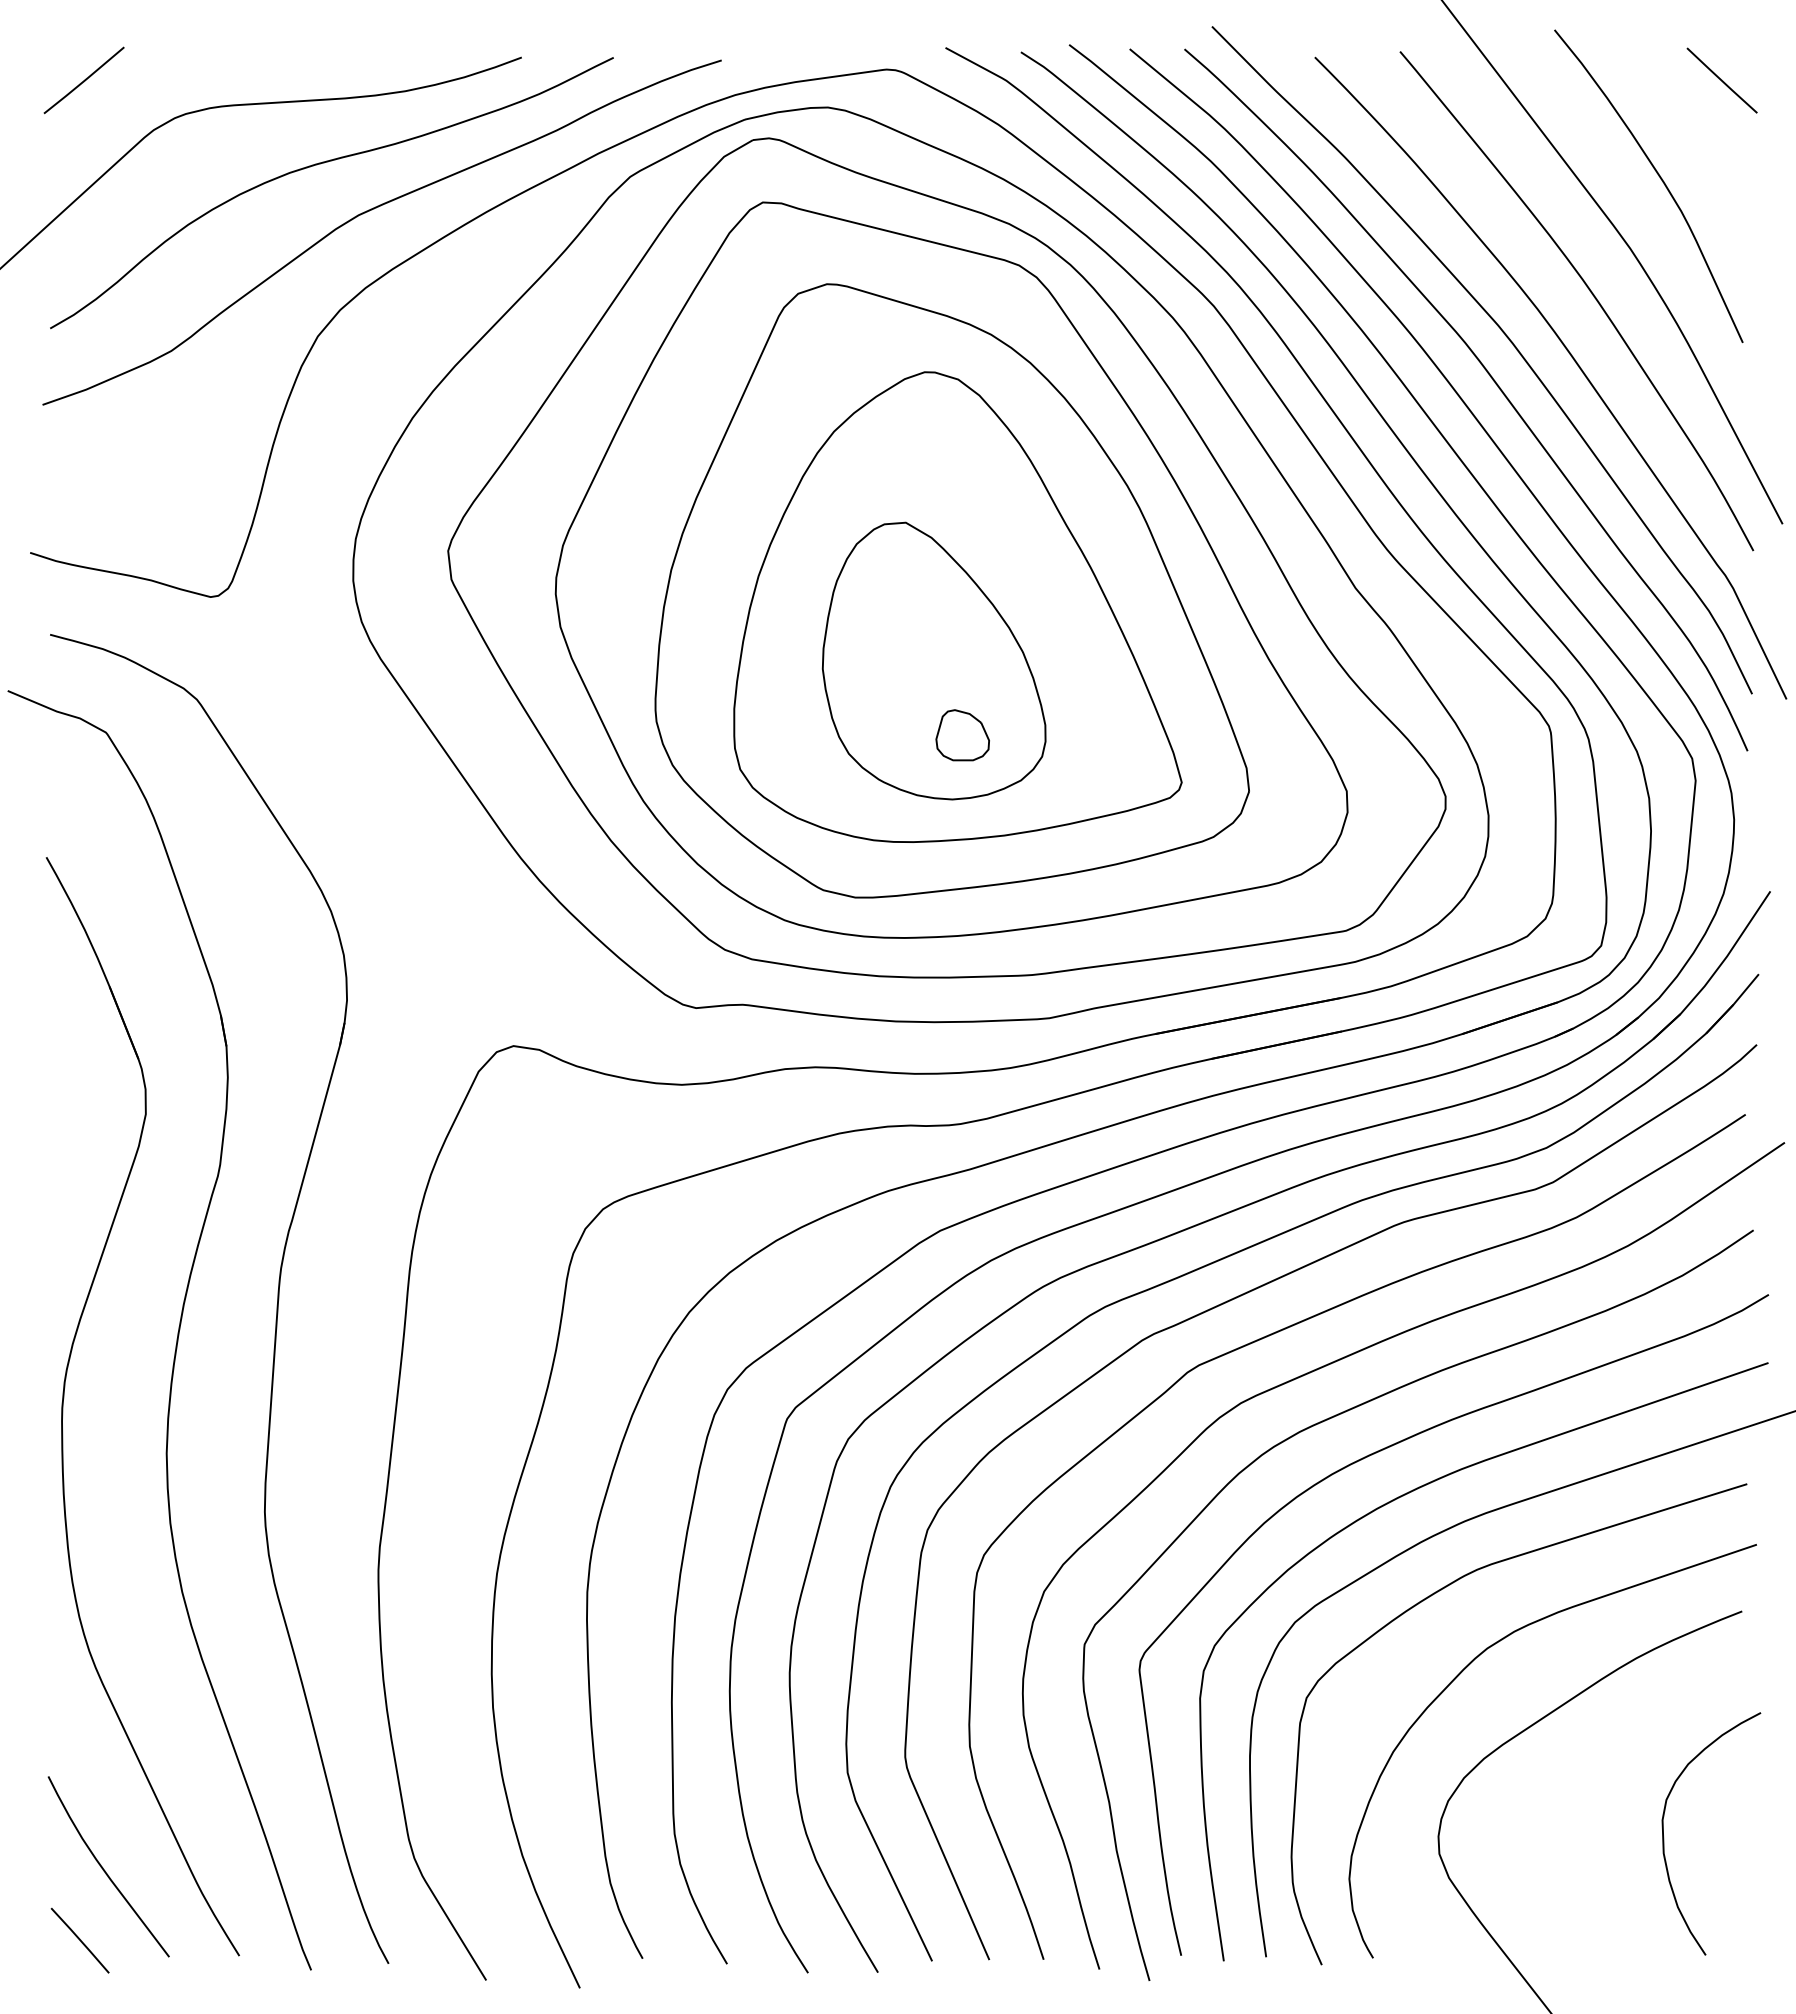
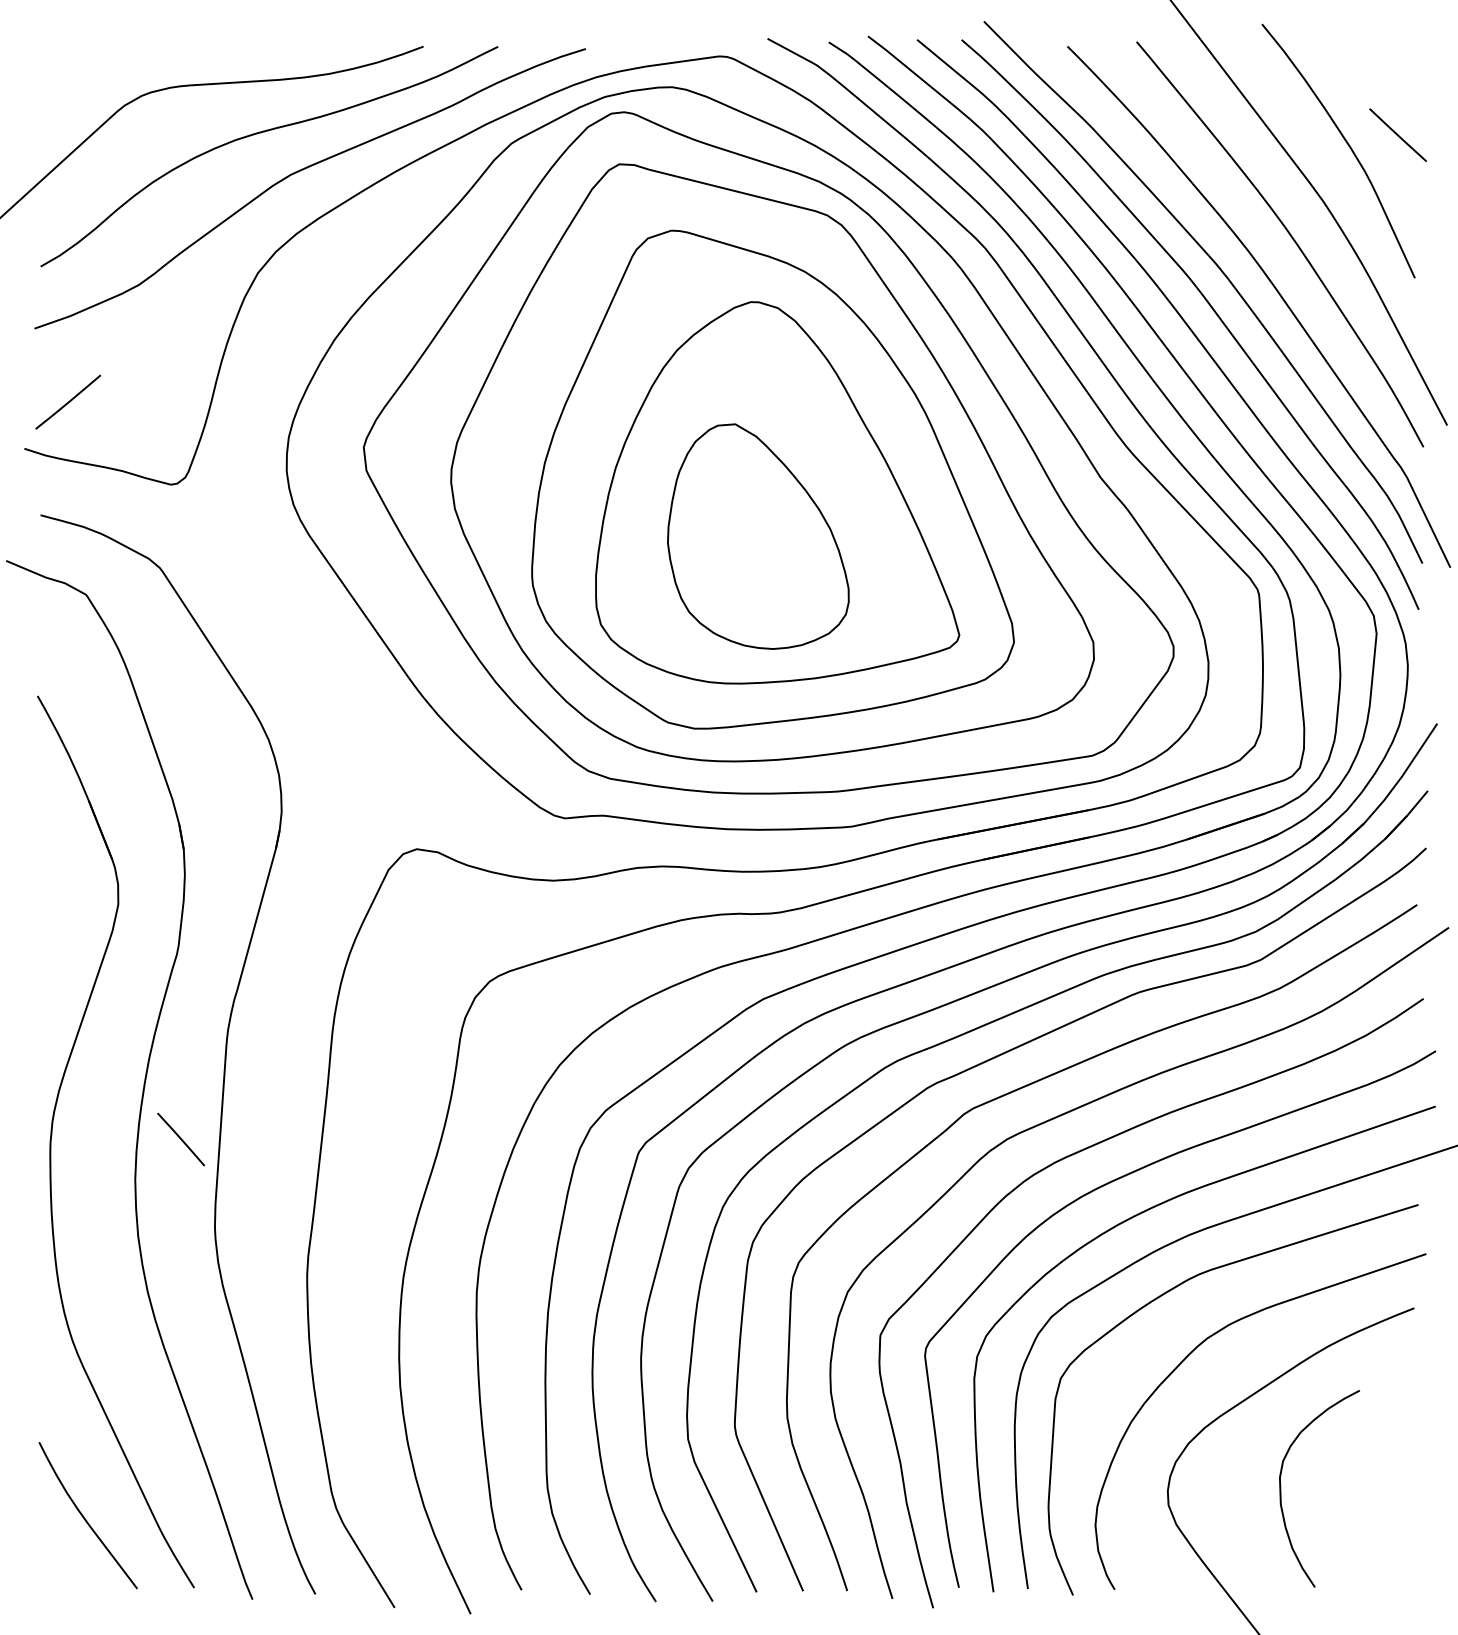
line: (83, 80) -> (67, 402), moved
line: (1721, 80) -> (1397, 135), moved
part: (962, 735) -> (781, 597), removed
curve: (1664, 1837) -> (1281, 1491), moved
line: (79, 1940) -> (180, 1139), moved

